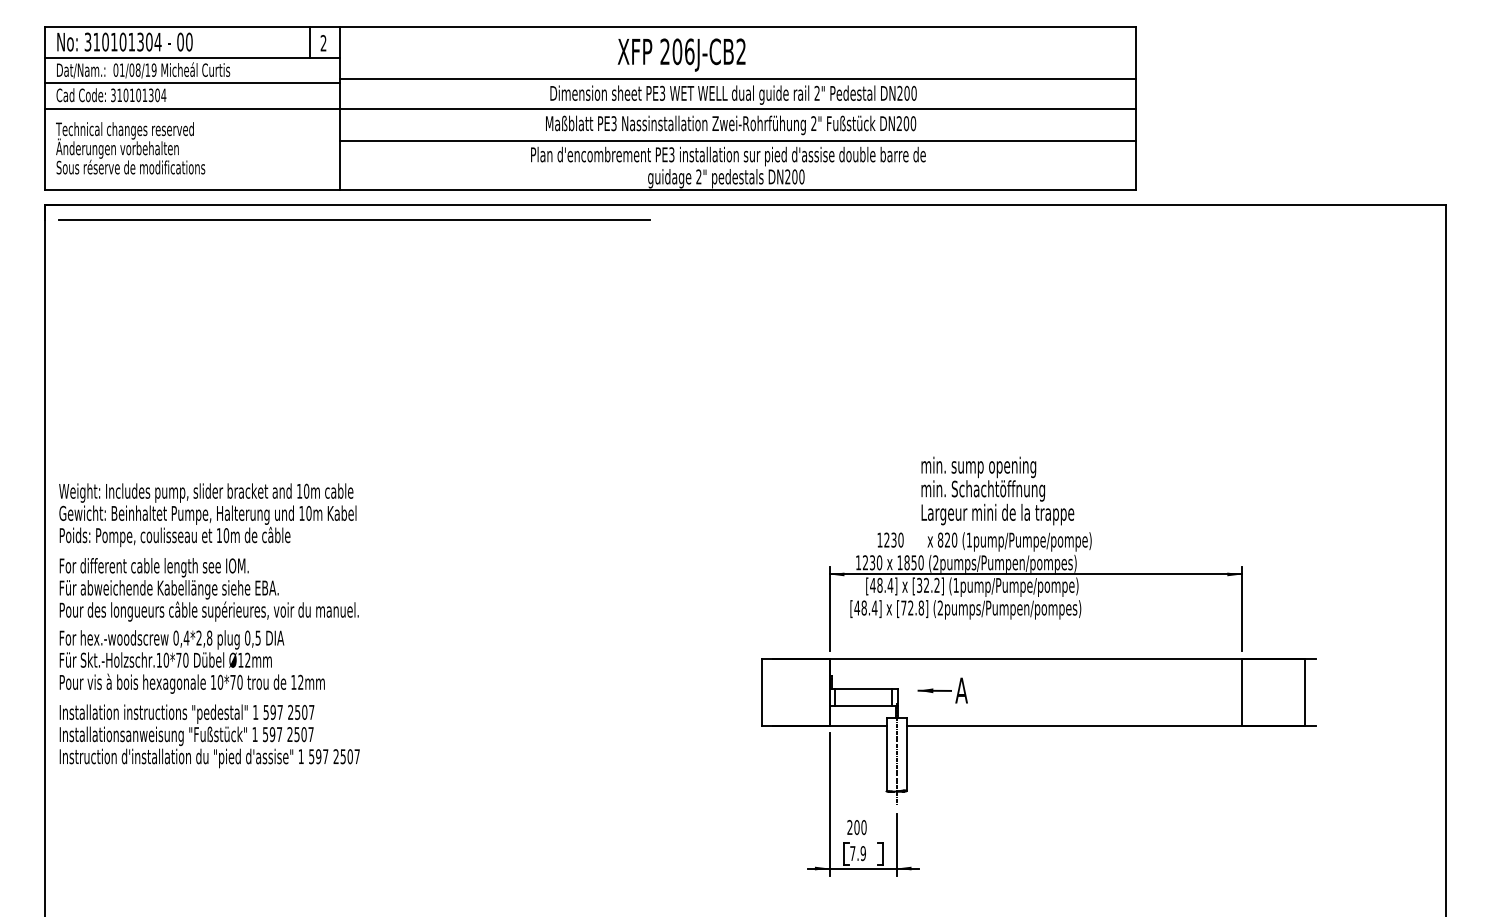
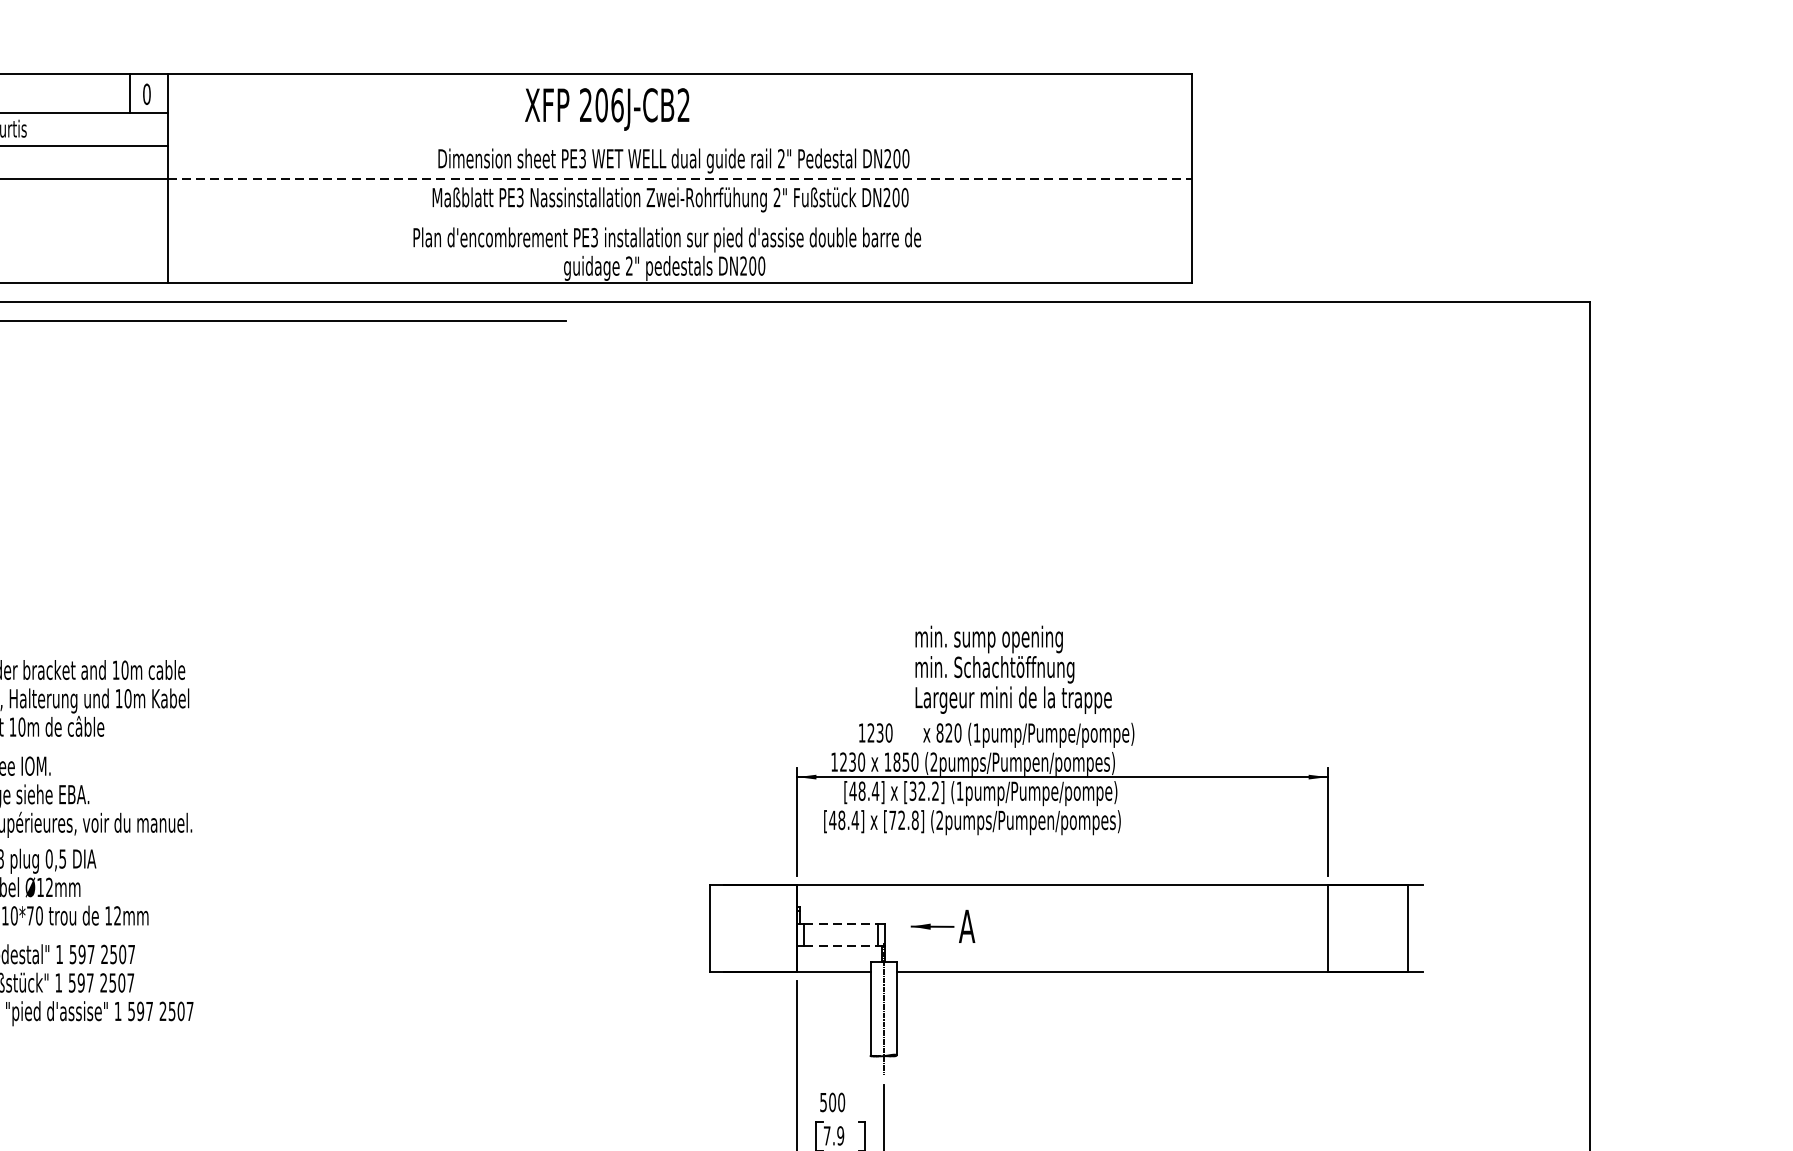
text: (323, 43) -> (146, 94), 2 -> 0
line: (737, 79) -> (678, 140), removed
line: (738, 109) -> (680, 179), solid -> dashed
line: (737, 140) -> (678, 219), removed
line: (863, 688) -> (840, 923), solid -> dashed
line: (863, 705) -> (840, 945), solid -> dashed
text: (849, 827) -> (822, 1102), 200 -> 500

